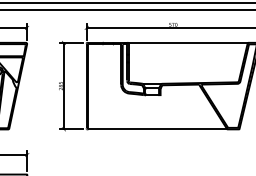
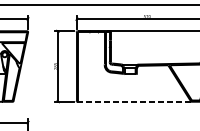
line: (158, 129) -> (135, 101), solid -> dashed

